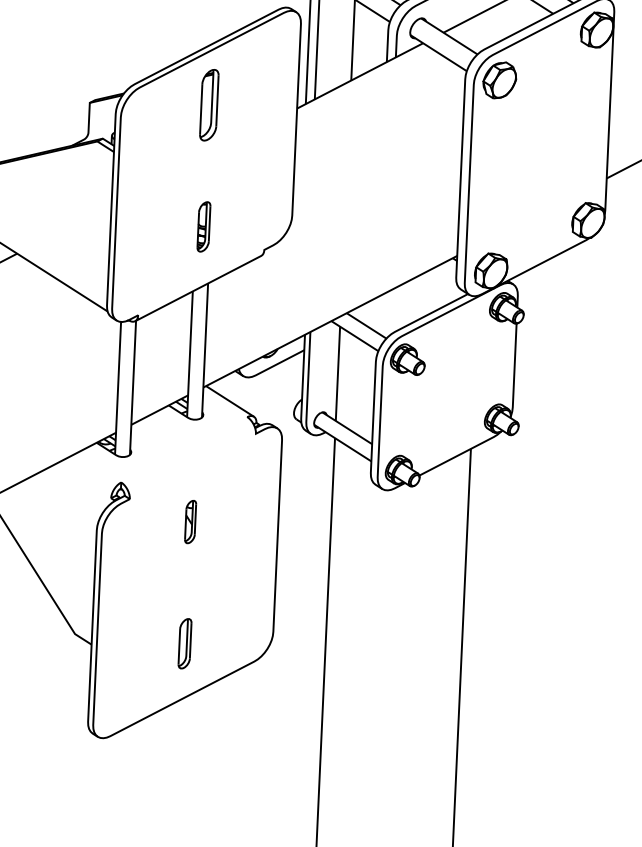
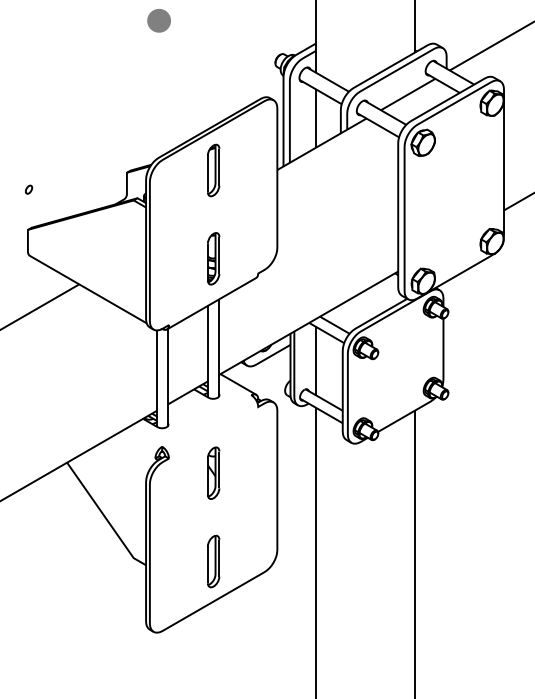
part: (203, 226) -> (213, 258), size x1.43
part: (190, 521) -> (213, 472), size x1.67
part: (184, 643) -> (213, 561), size x1.43

